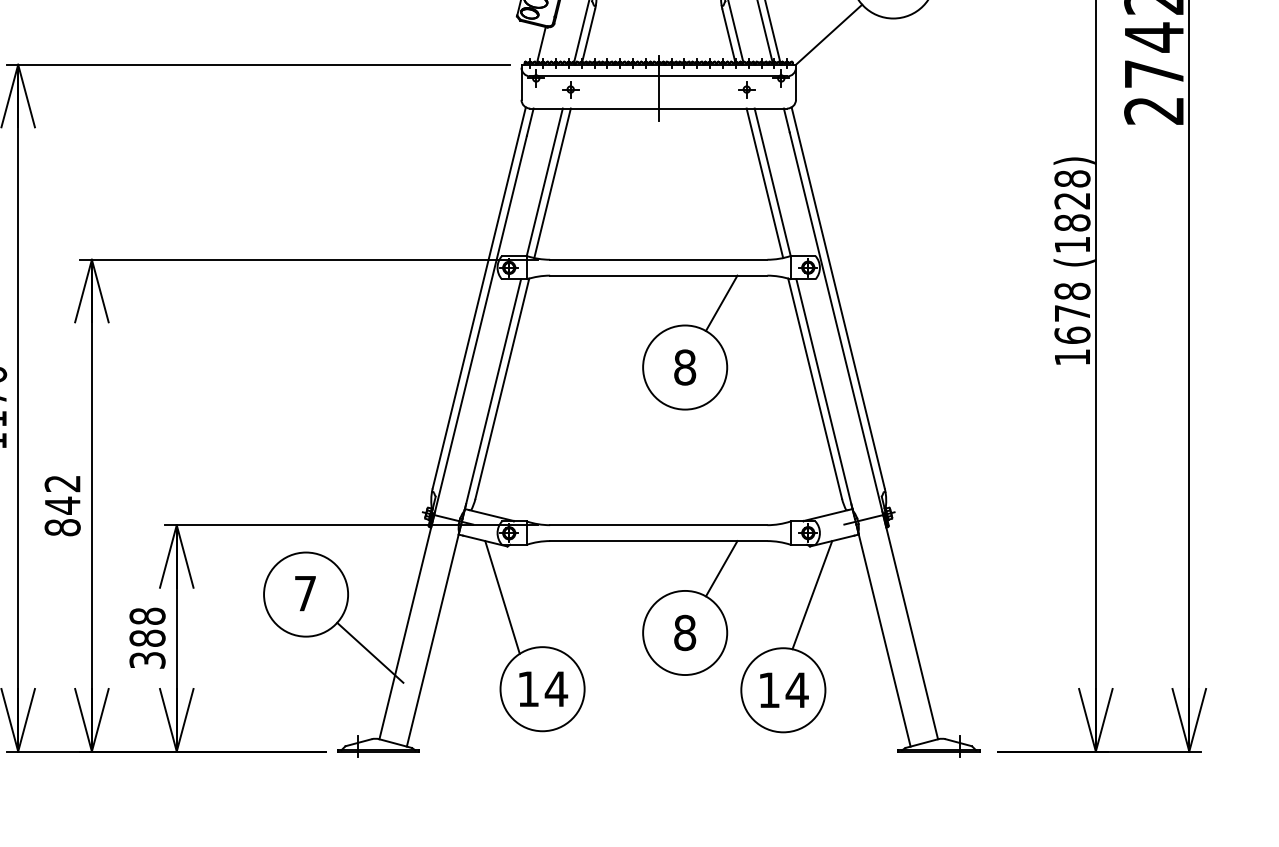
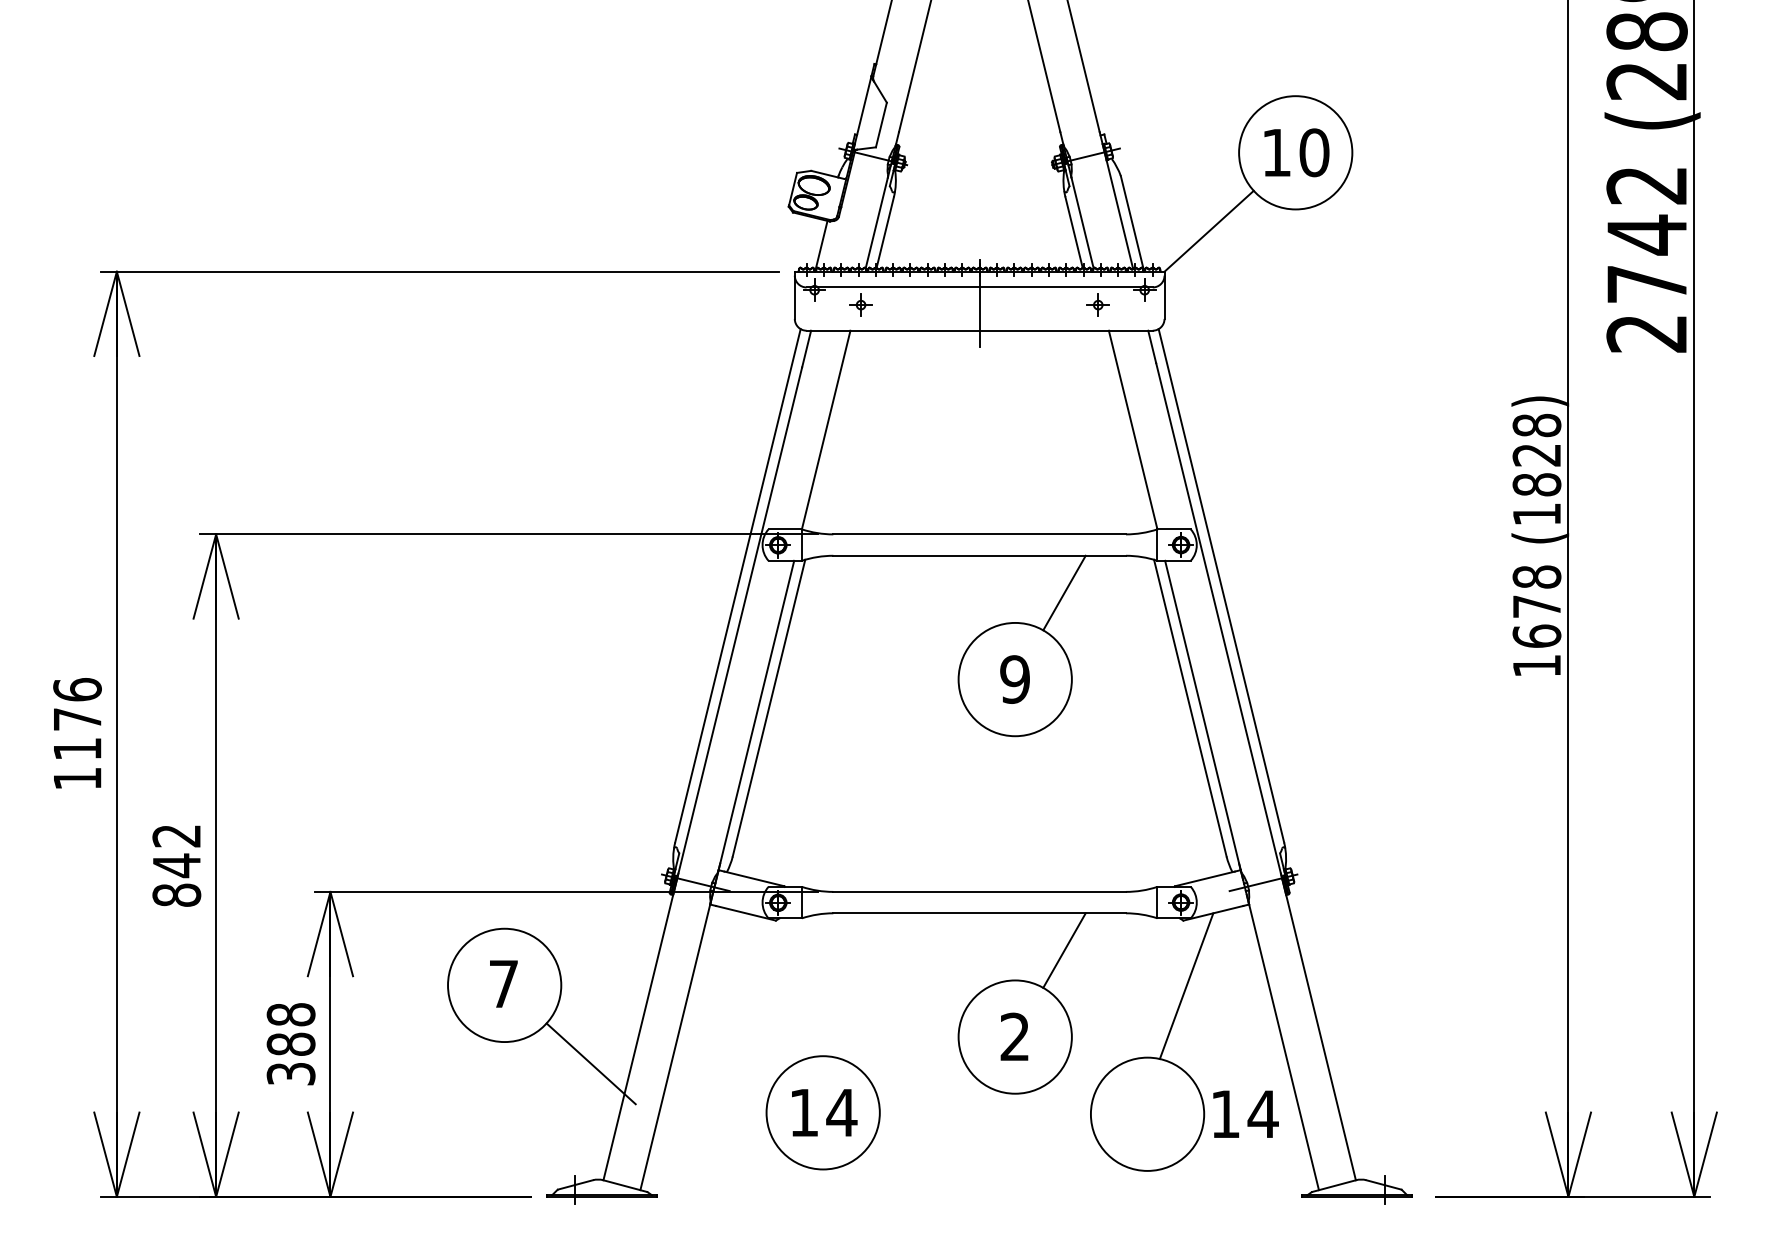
line: (552, 183) -> (836, 431), removed
line: (764, 183) -> (1122, 431), removed
text: (685, 367) -> (1015, 679), 8 -> 9
line: (501, 597) -> (768, 989), removed
text: (685, 632) -> (1015, 1036), 8 -> 2
text: (784, 689) -> (1245, 1113), moved

